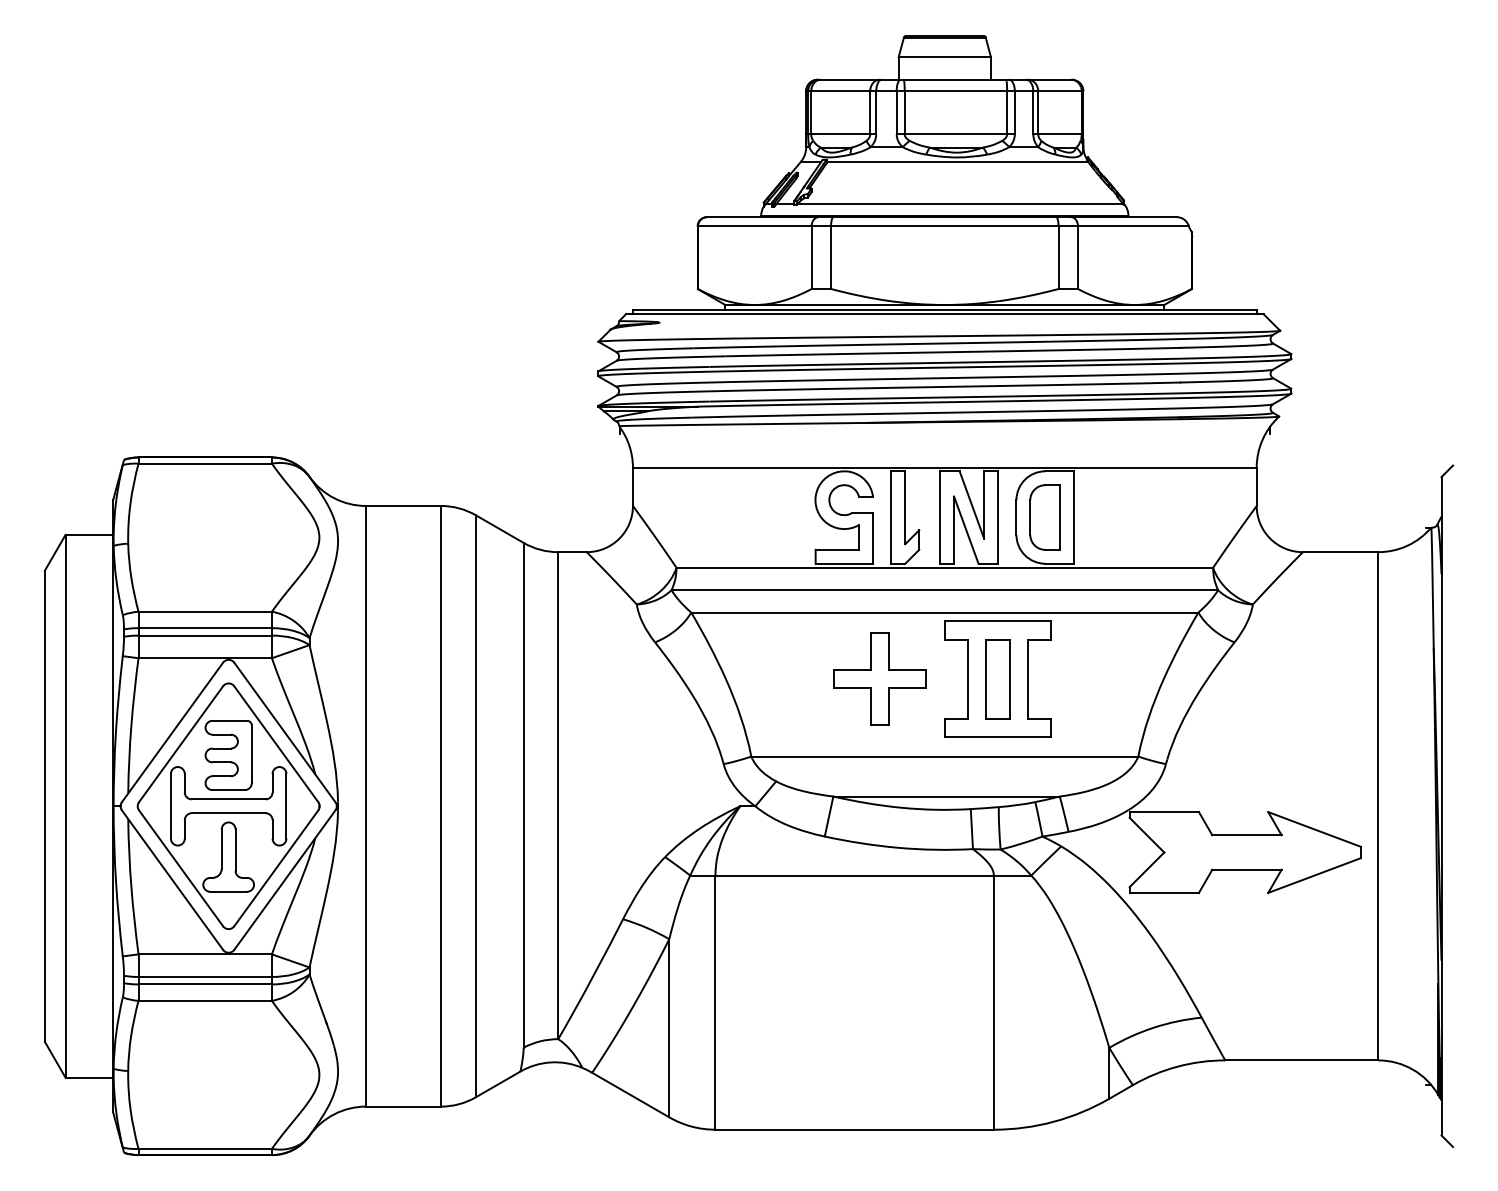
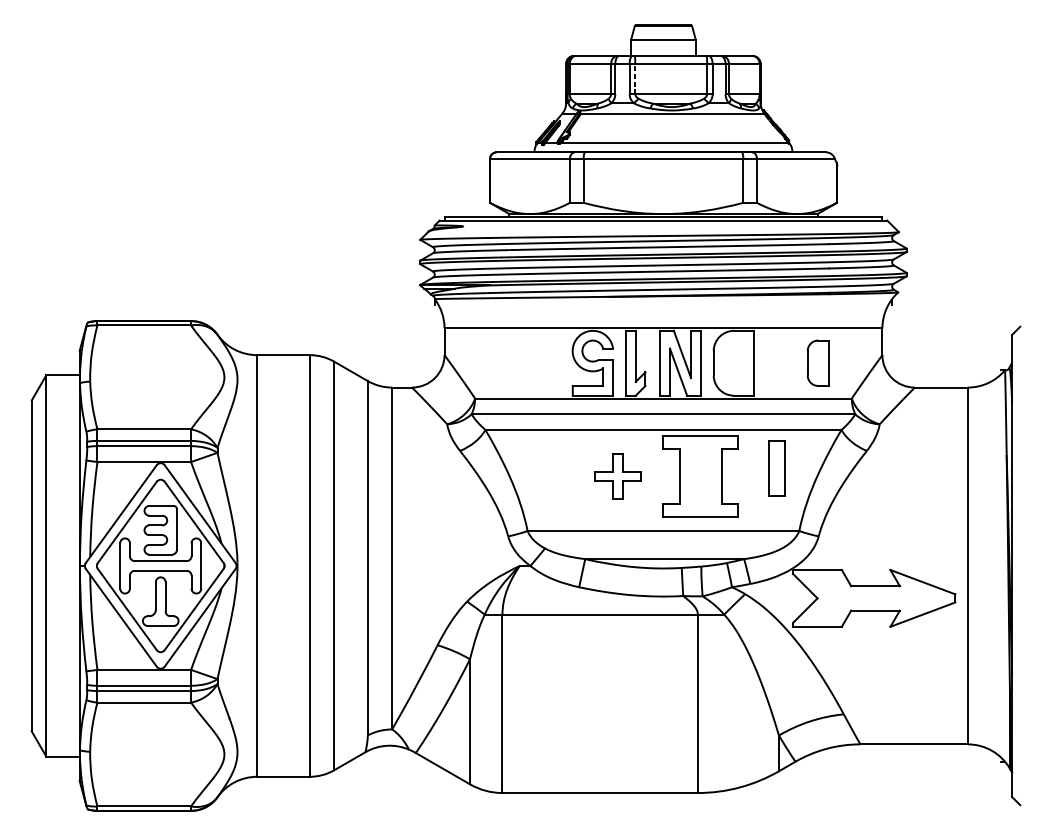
line: (904, 112) -> (635, 78), solid -> dashed
part: (1044, 517) -> (817, 363), moved
part: (879, 678) -> (617, 476), size x0.7
part: (997, 679) -> (776, 468), moved

